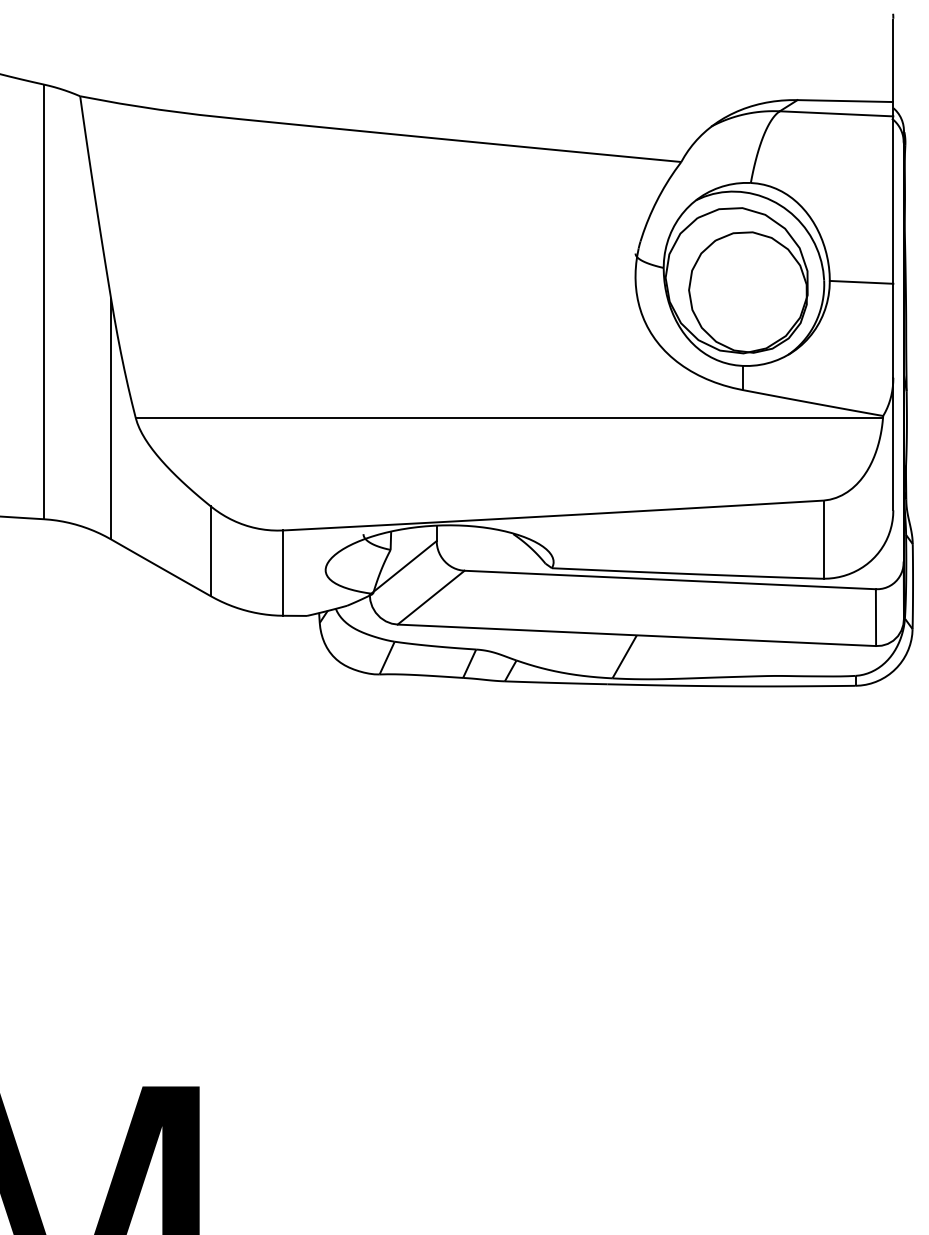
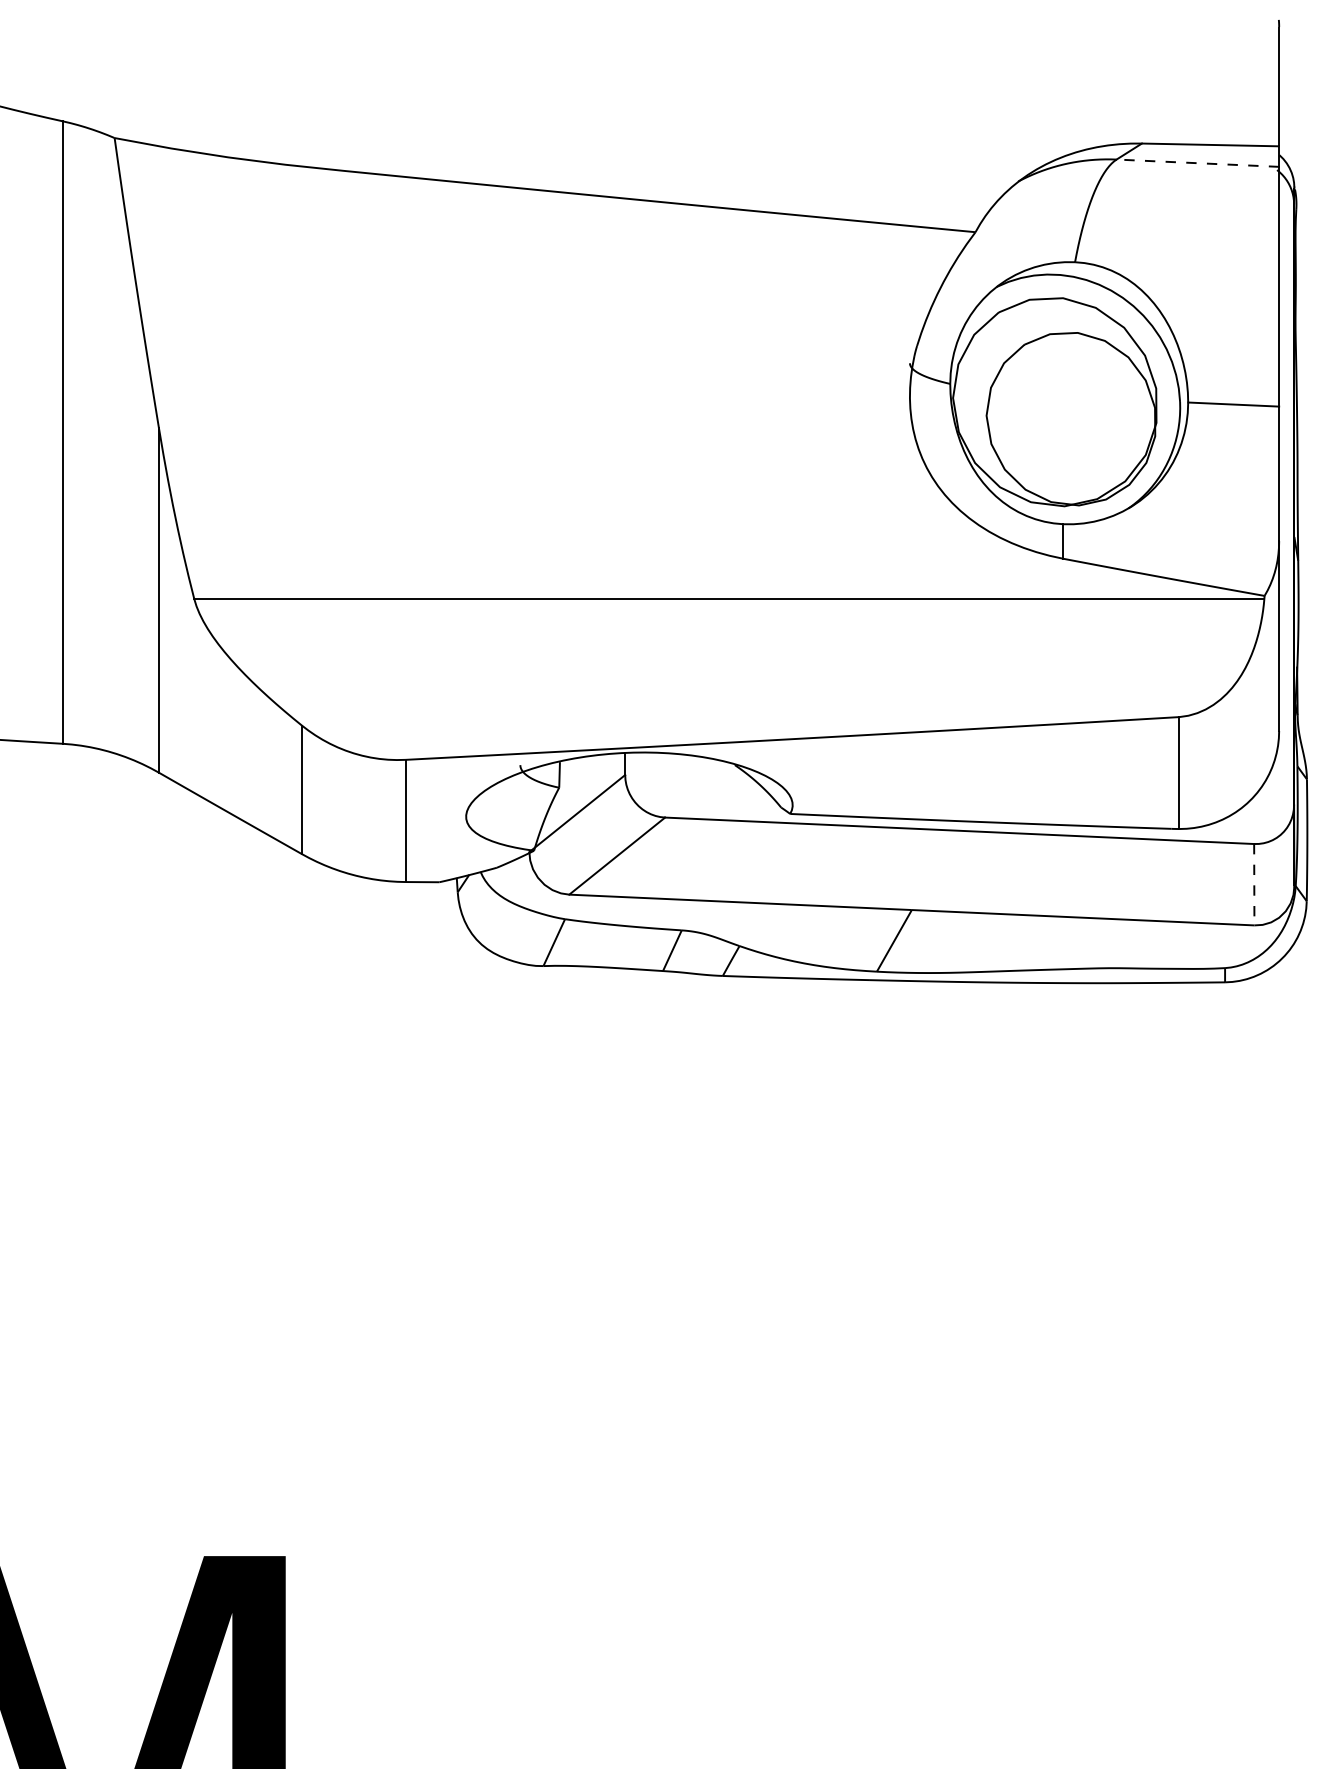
line: (836, 113) -> (1197, 162), solid -> dashed
line: (875, 618) -> (1253, 885), solid -> dashed

